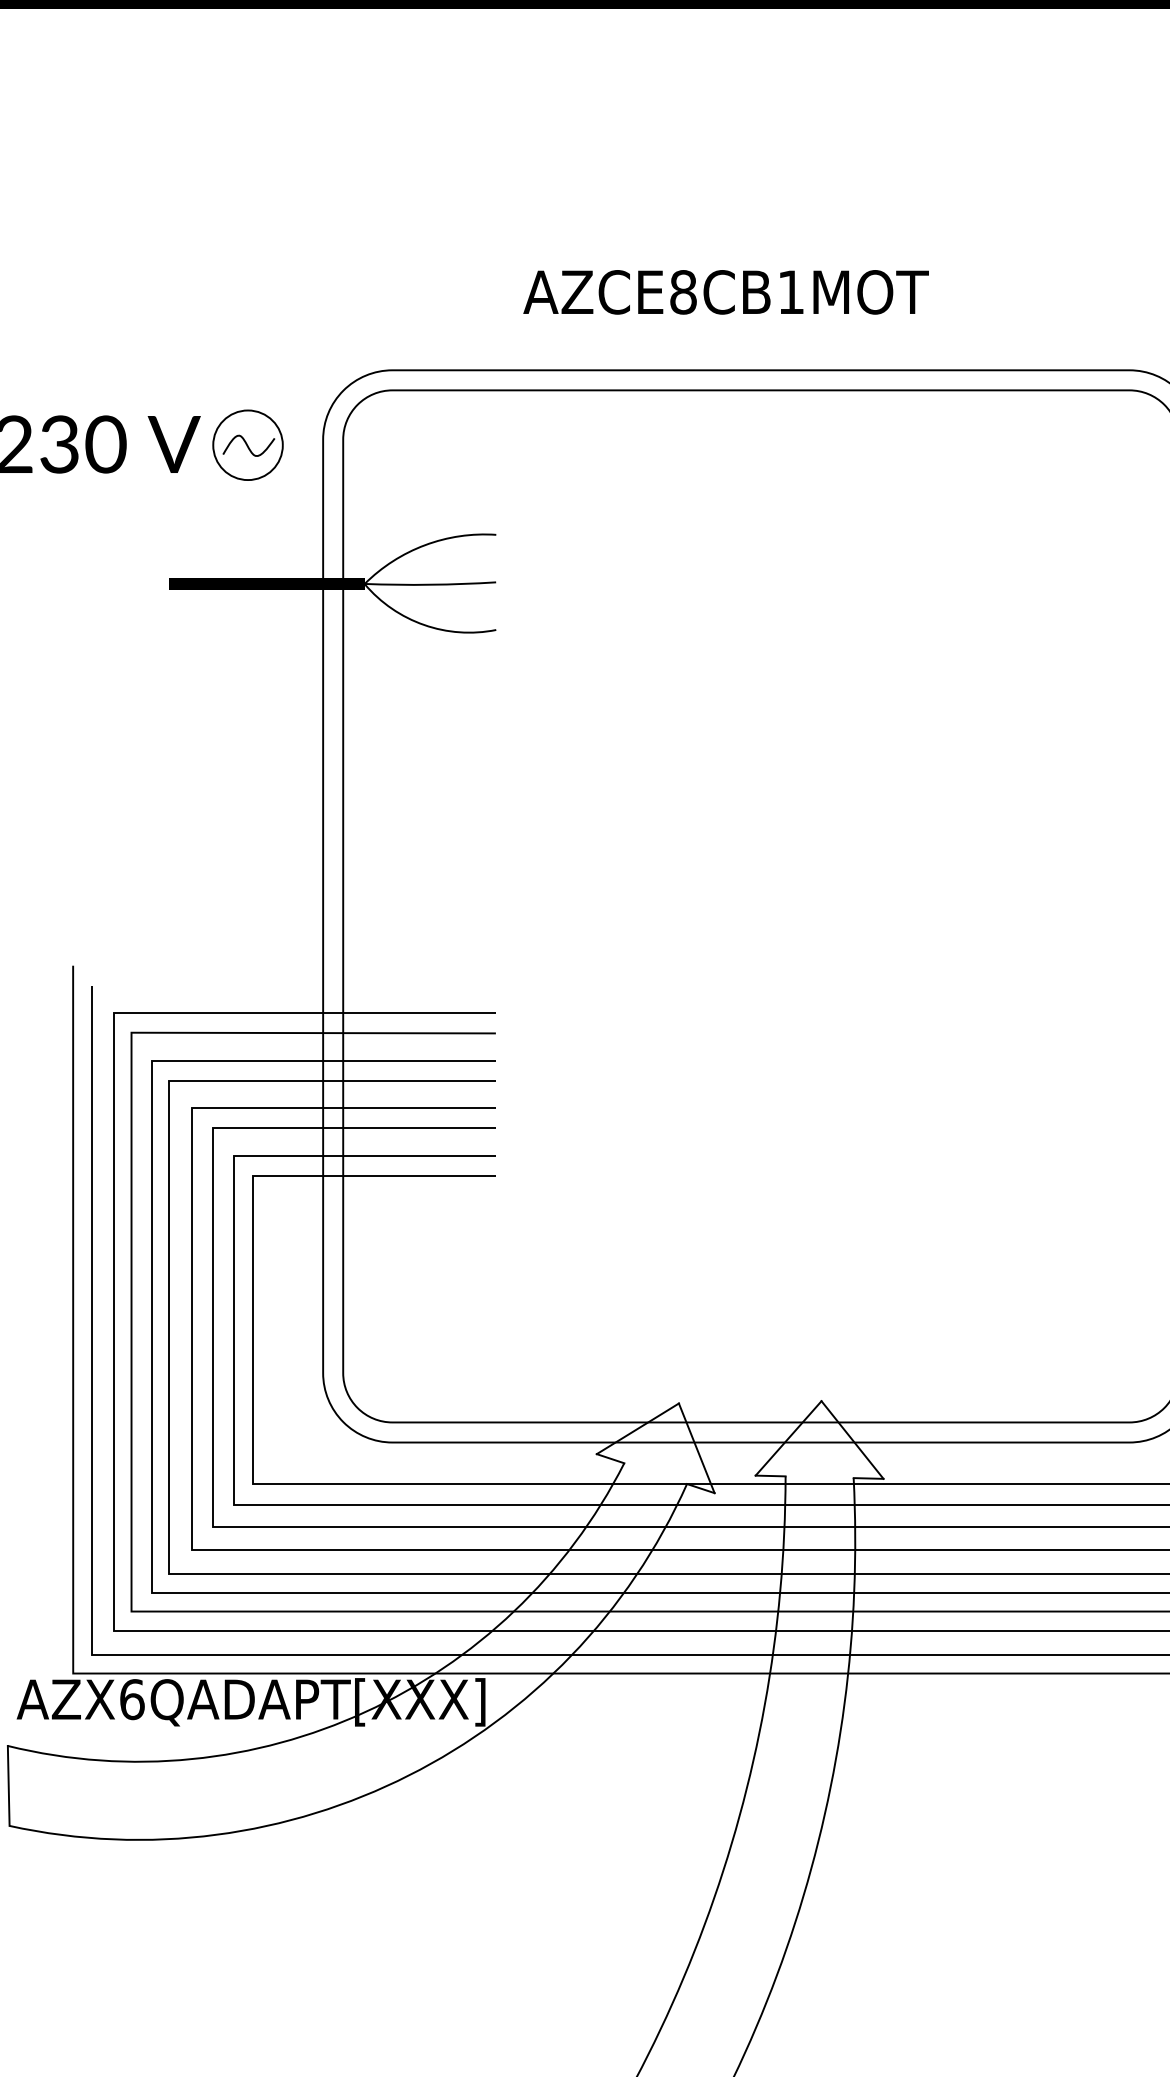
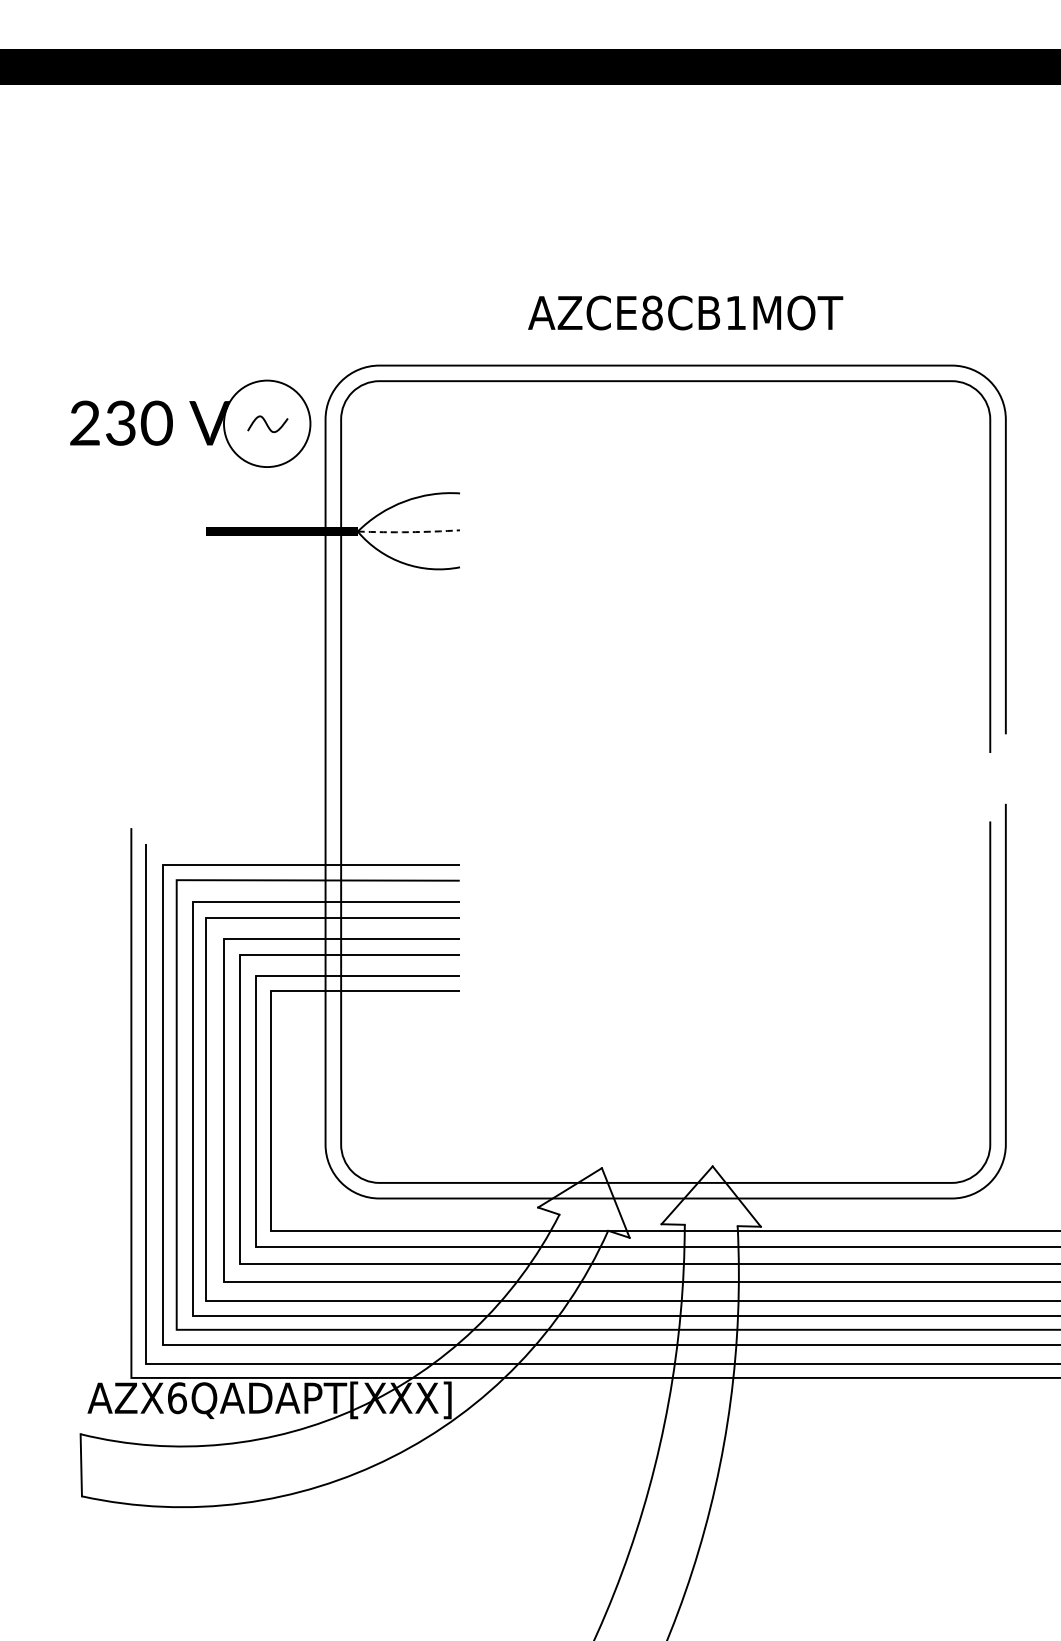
text: (725, 291) -> (685, 312), moved
circle: (248, 444) -> (267, 423), size x1.6
arc: (429, 585) -> (408, 532), solid -> dashed

